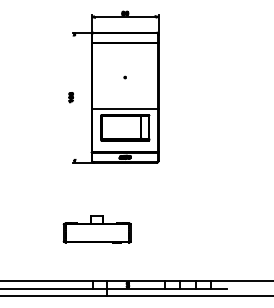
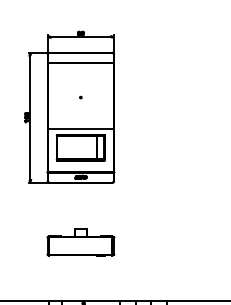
line: (74, 97) -> (30, 117), added
part: (96, 229) -> (80, 242), moved

